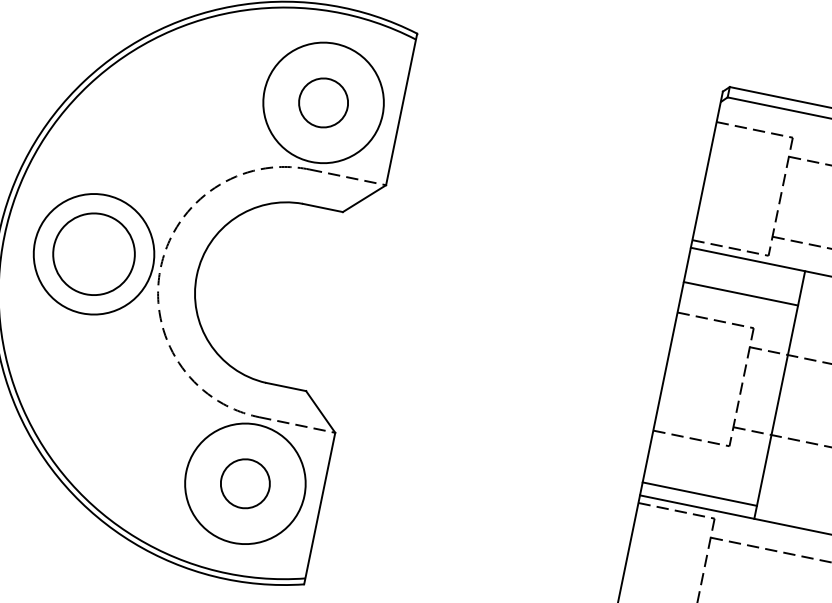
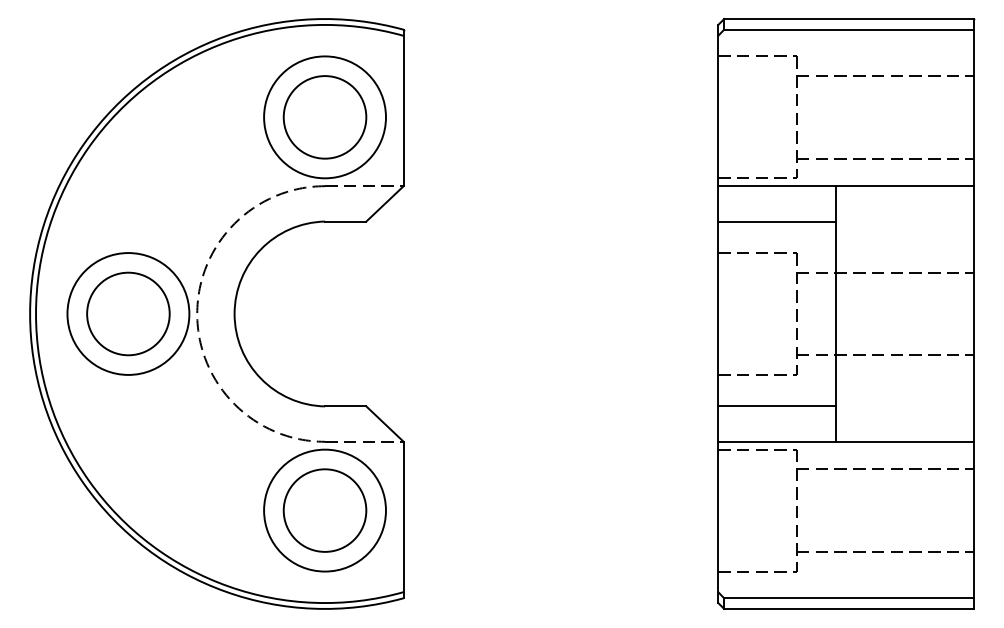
circle: (323, 102) -> (324, 117), size x1.67
circle: (244, 483) -> (324, 510), size x1.67
line: (700, 494) -> (777, 406), moved

